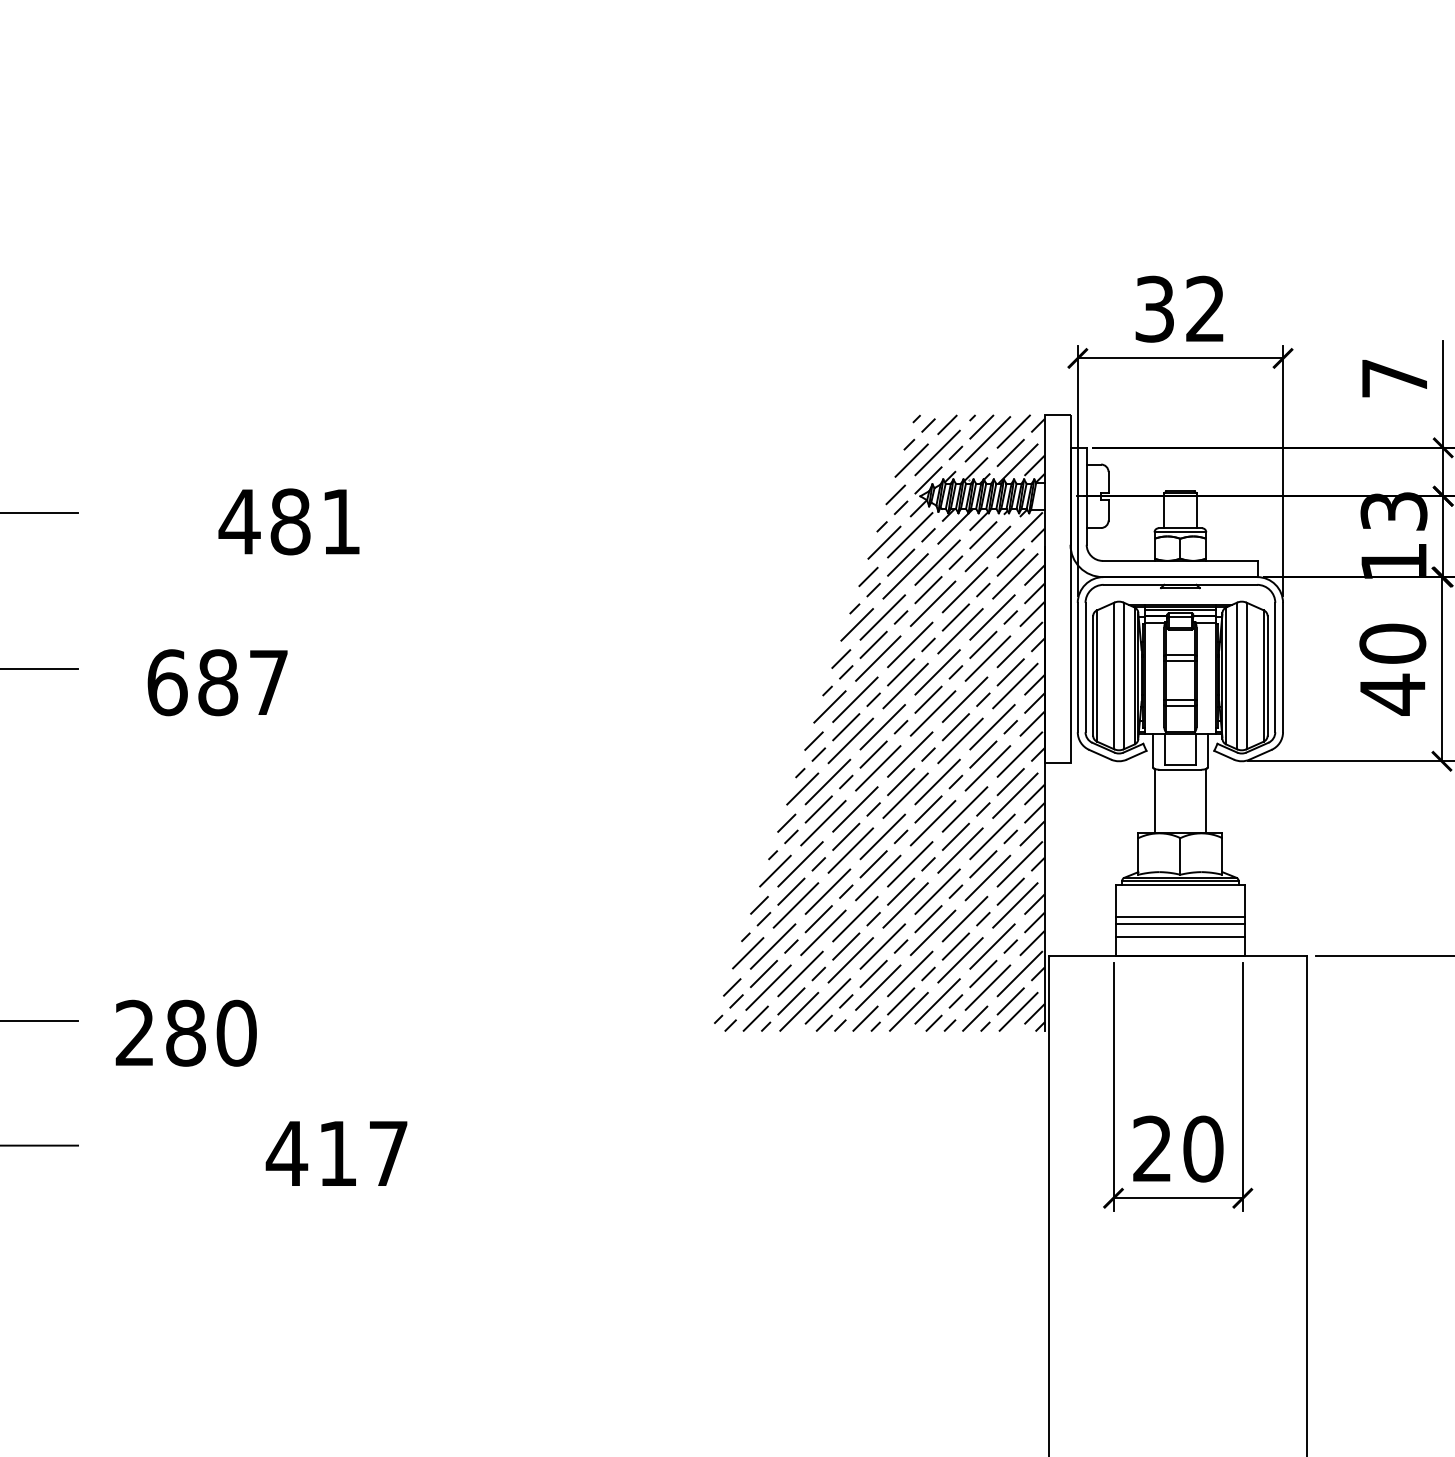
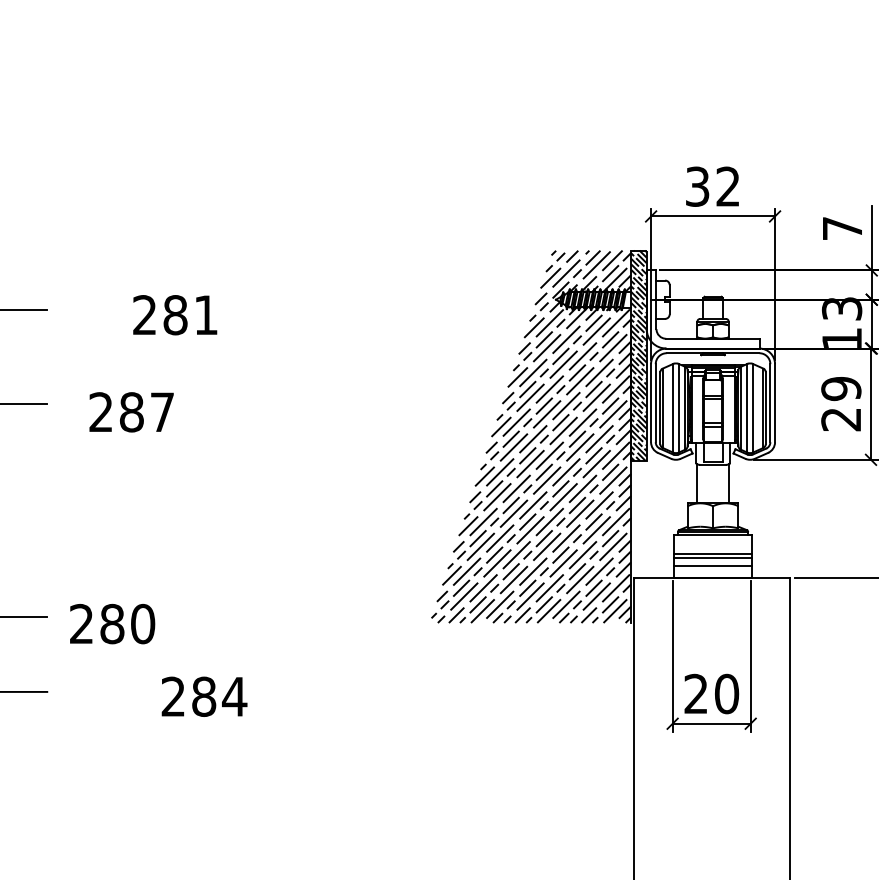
text: (239, 520) -> (144, 314), 481 -> 281
hatch: (1056, 588) -> (638, 355), added
text: (1393, 669) -> (841, 404), 40 -> 29
text: (167, 682) -> (101, 412), 687 -> 287
text: (336, 1153) -> (203, 696), 417 -> 284

